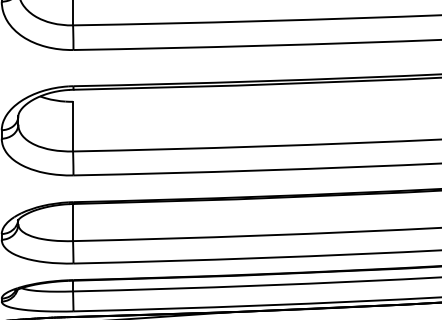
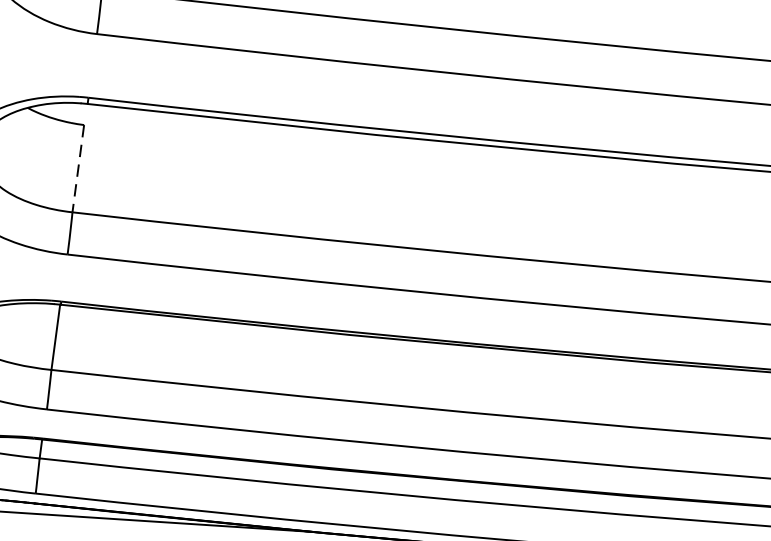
line: (73, 126) -> (79, 168), solid -> dashed

